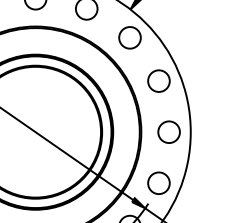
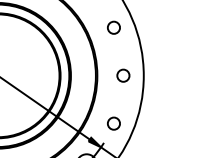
circle: (158, 80) -> (113, 27), size x0.6
circle: (168, 131) -> (122, 75), size x0.6
circle: (158, 182) -> (113, 123), size x0.6

